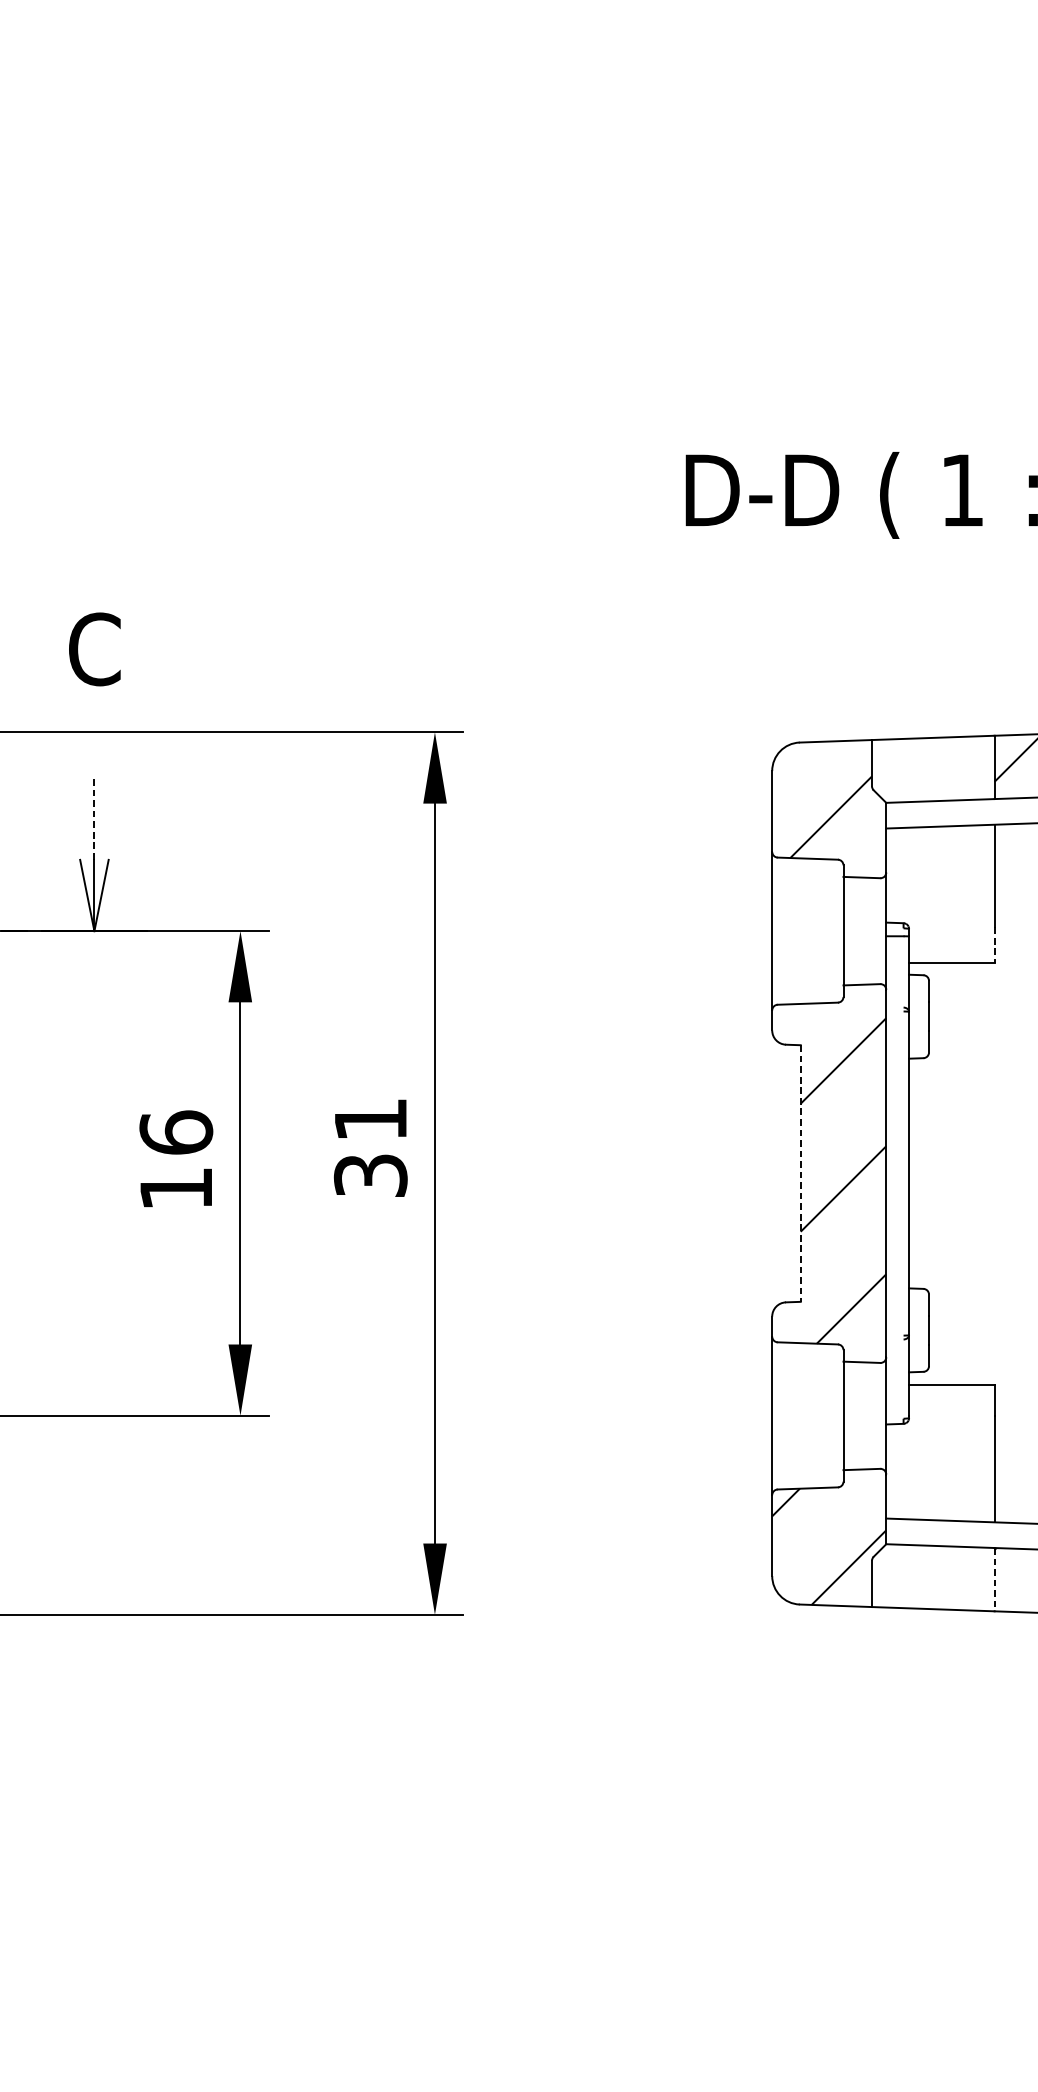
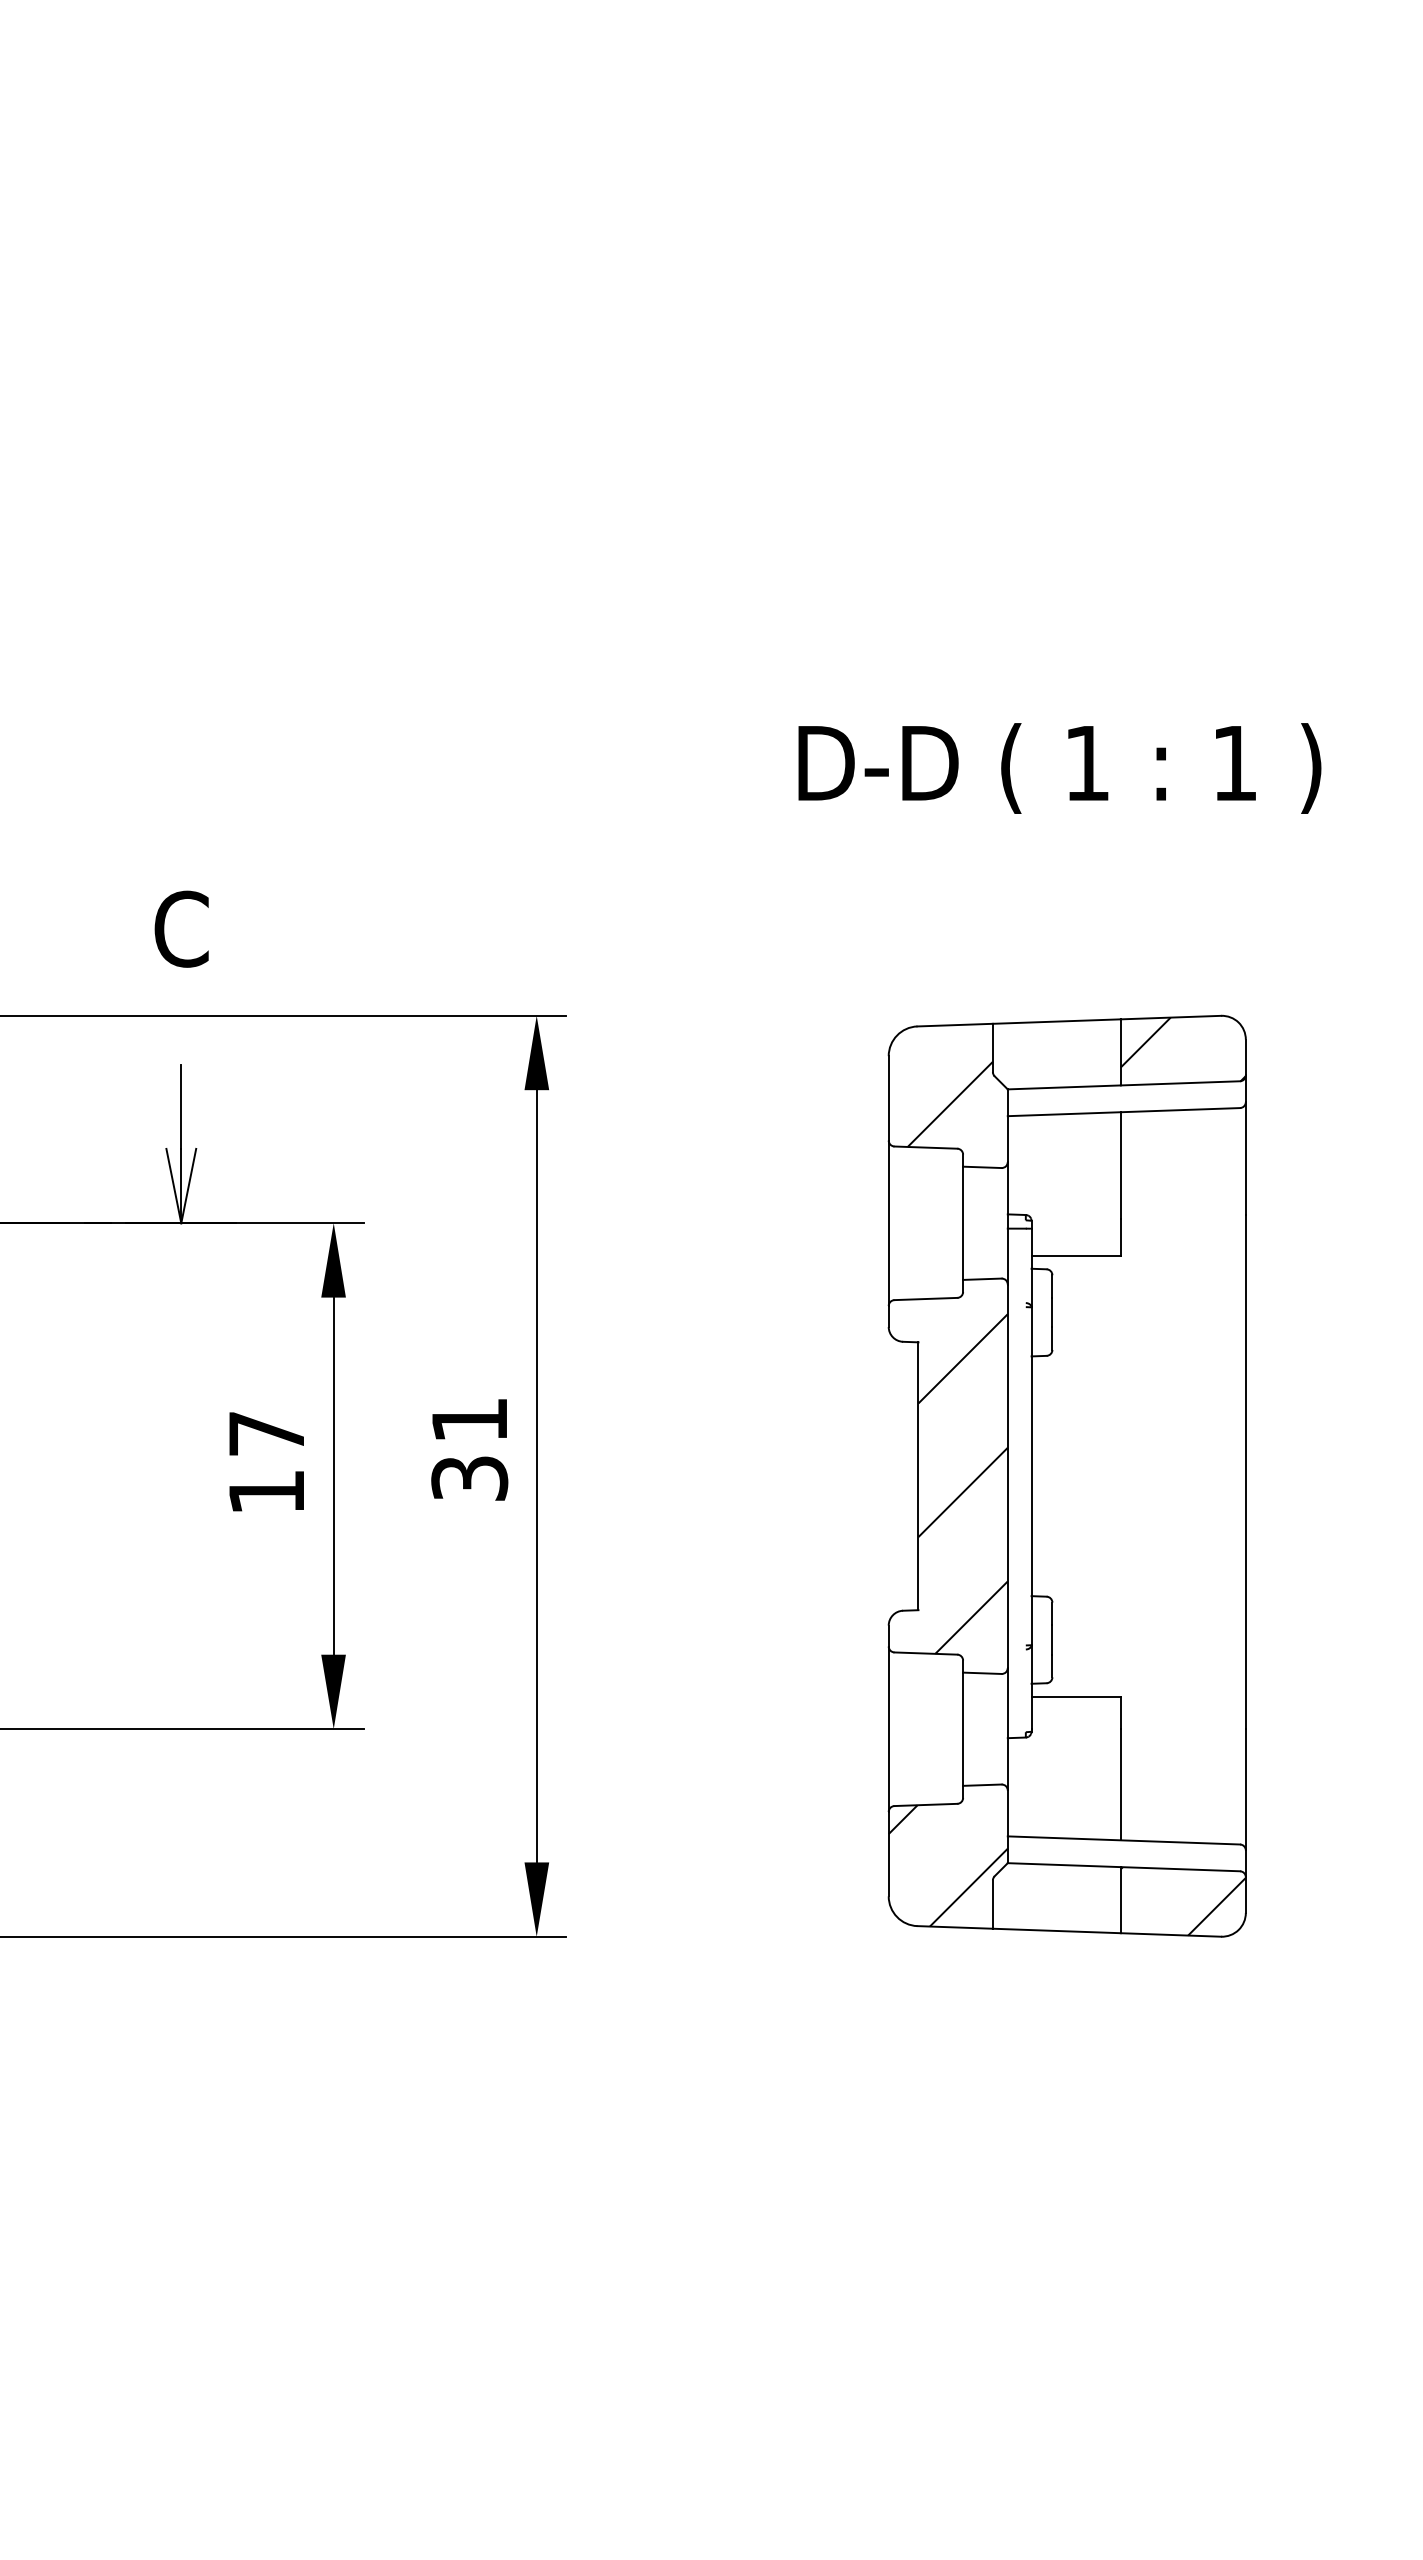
line: (94, 820) -> (181, 1107), dashed -> solid
line: (994, 945) -> (1120, 1238), dashed -> solid
text: (176, 1132) -> (266, 1433), 16 -> 17
line: (800, 1173) -> (918, 1476), dashed -> solid
line: (994, 1579) -> (1120, 1900), dashed -> solid

